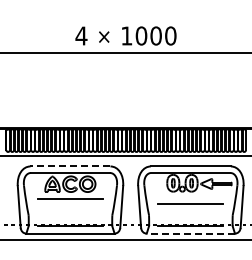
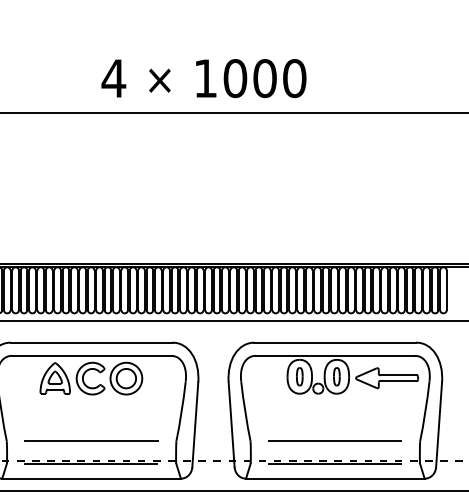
line: (70, 166) -> (91, 342), dashed -> solid
line: (70, 198) -> (91, 439), moved
line: (190, 203) -> (334, 439), moved
line: (190, 233) -> (334, 478), dashed -> solid

